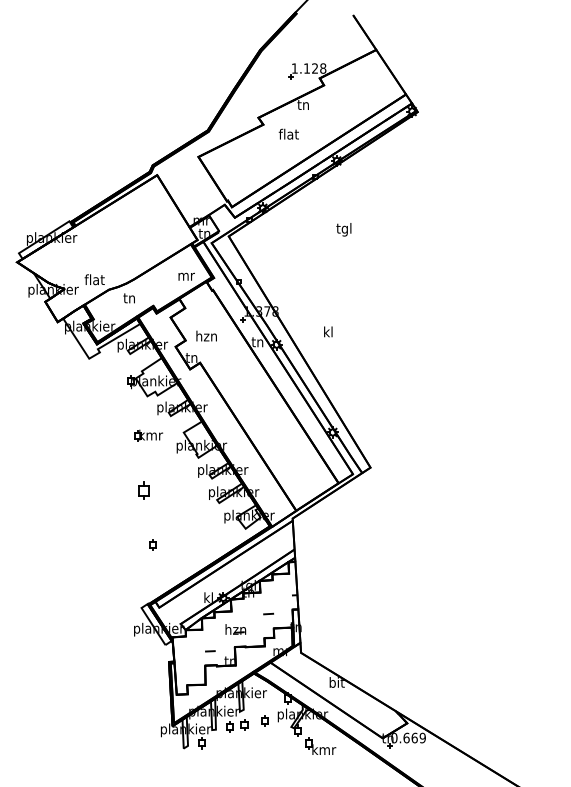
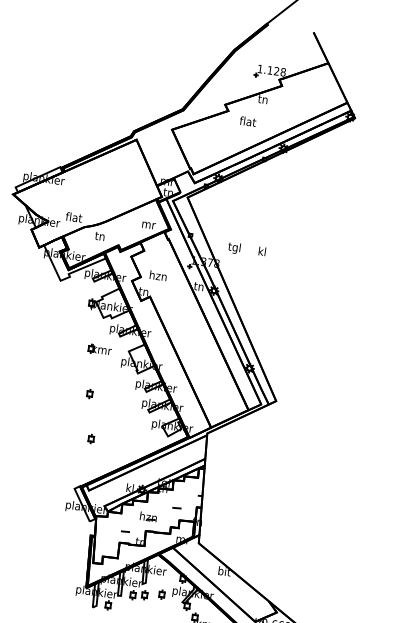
text: (343, 229) -> (234, 247), moved
text: (328, 331) -> (262, 251), moved
part: (143, 490) -> (89, 393), size x0.62

